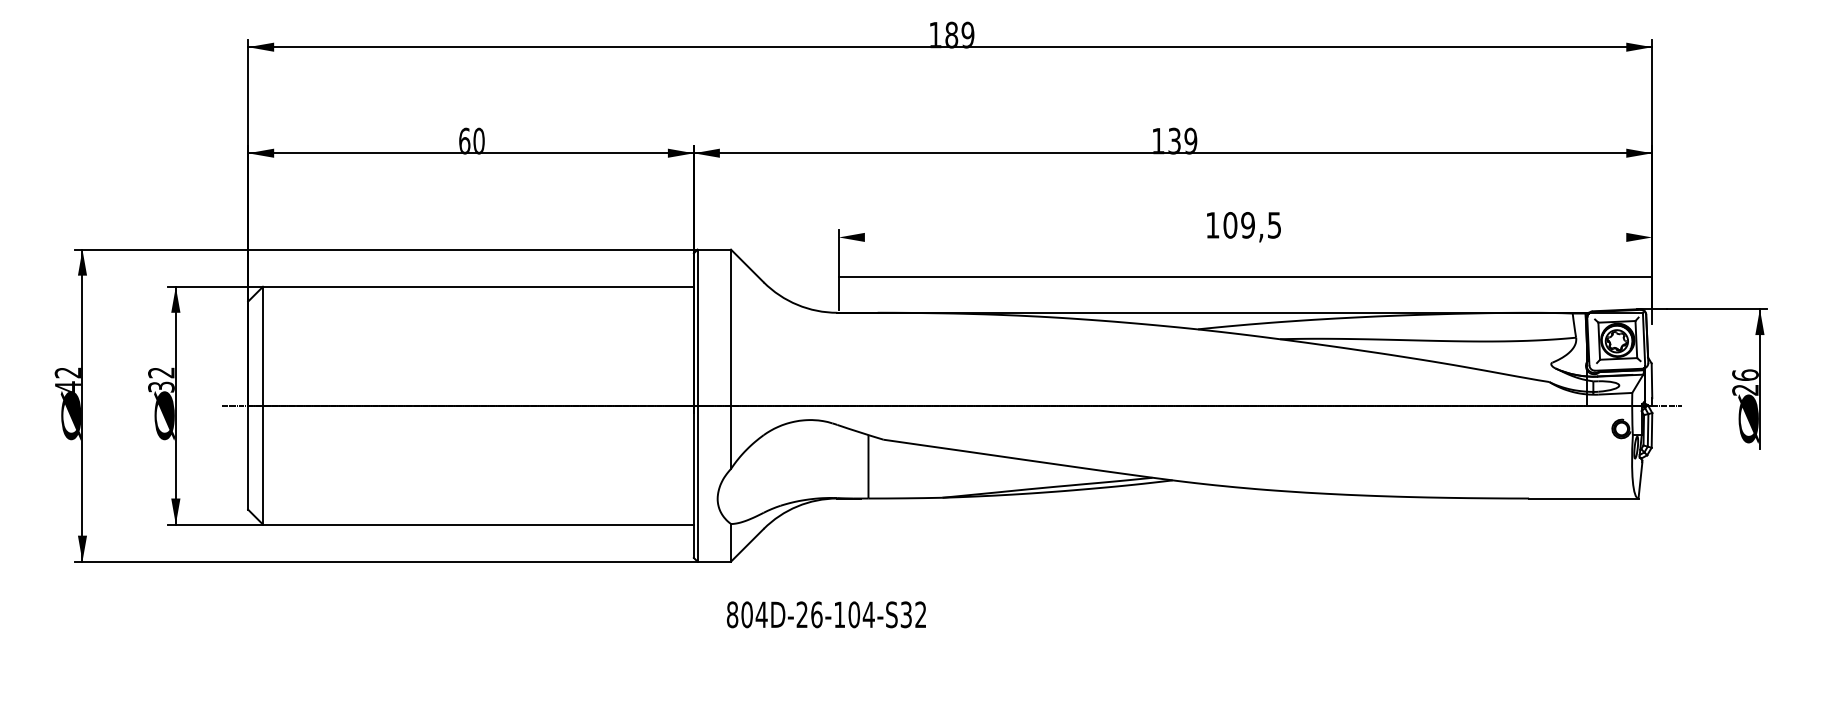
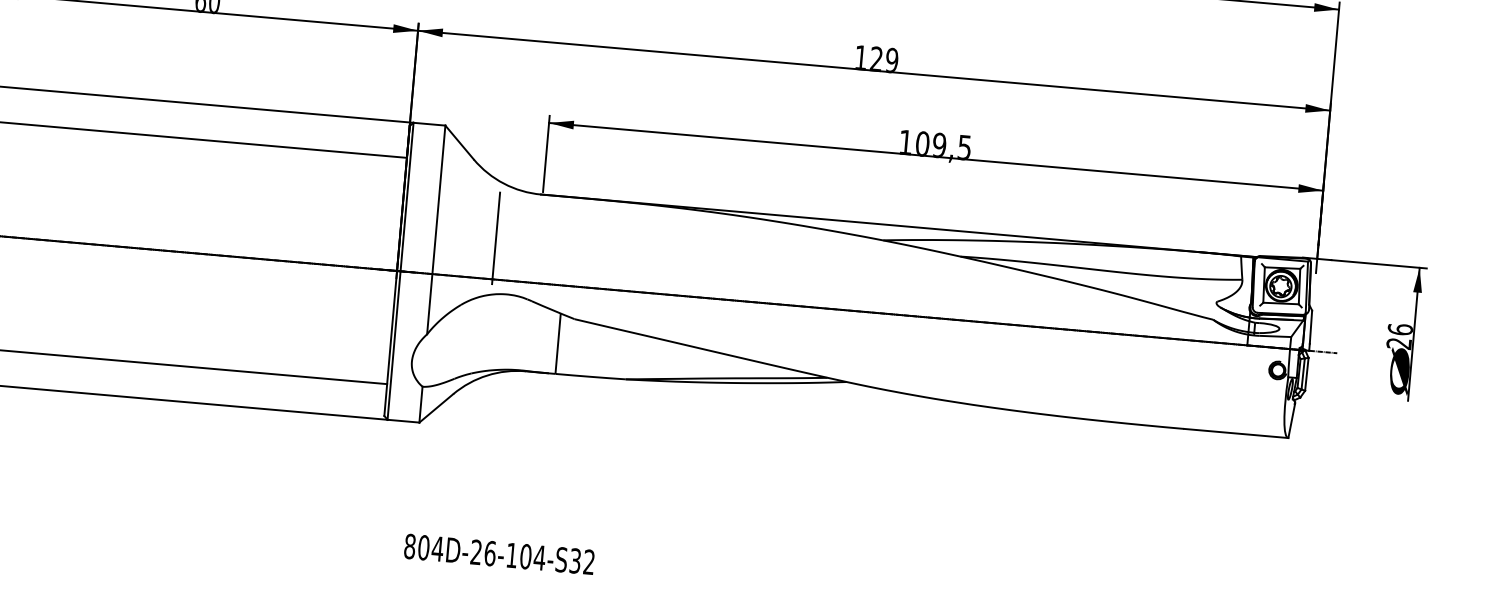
text: (1174, 141) -> (876, 59), 139 -> 129
line: (1245, 277) -> (936, 156), moved
line: (794, 362) -> (496, 238), added
text: (826, 614) -> (499, 554), moved

